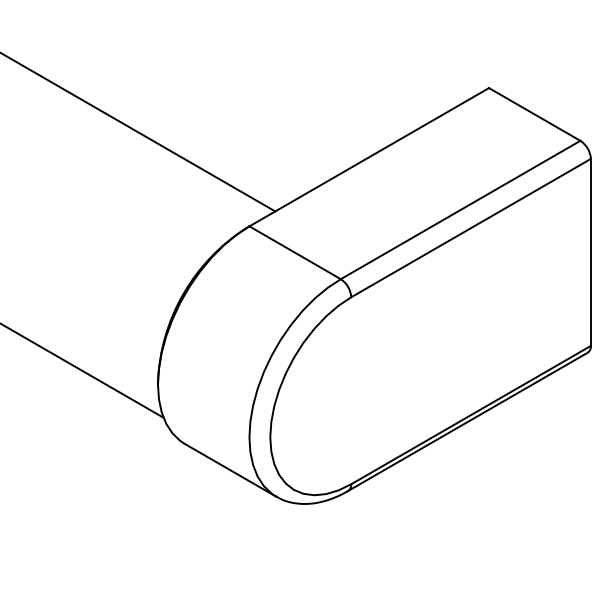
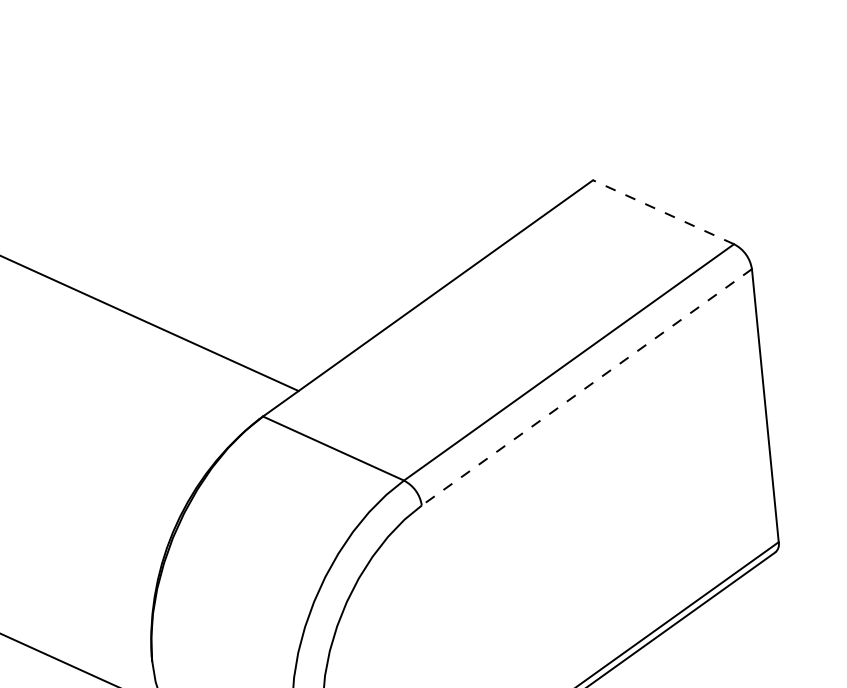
line: (534, 114) -> (663, 212), solid -> dashed
line: (470, 228) -> (586, 387), solid -> dashed

